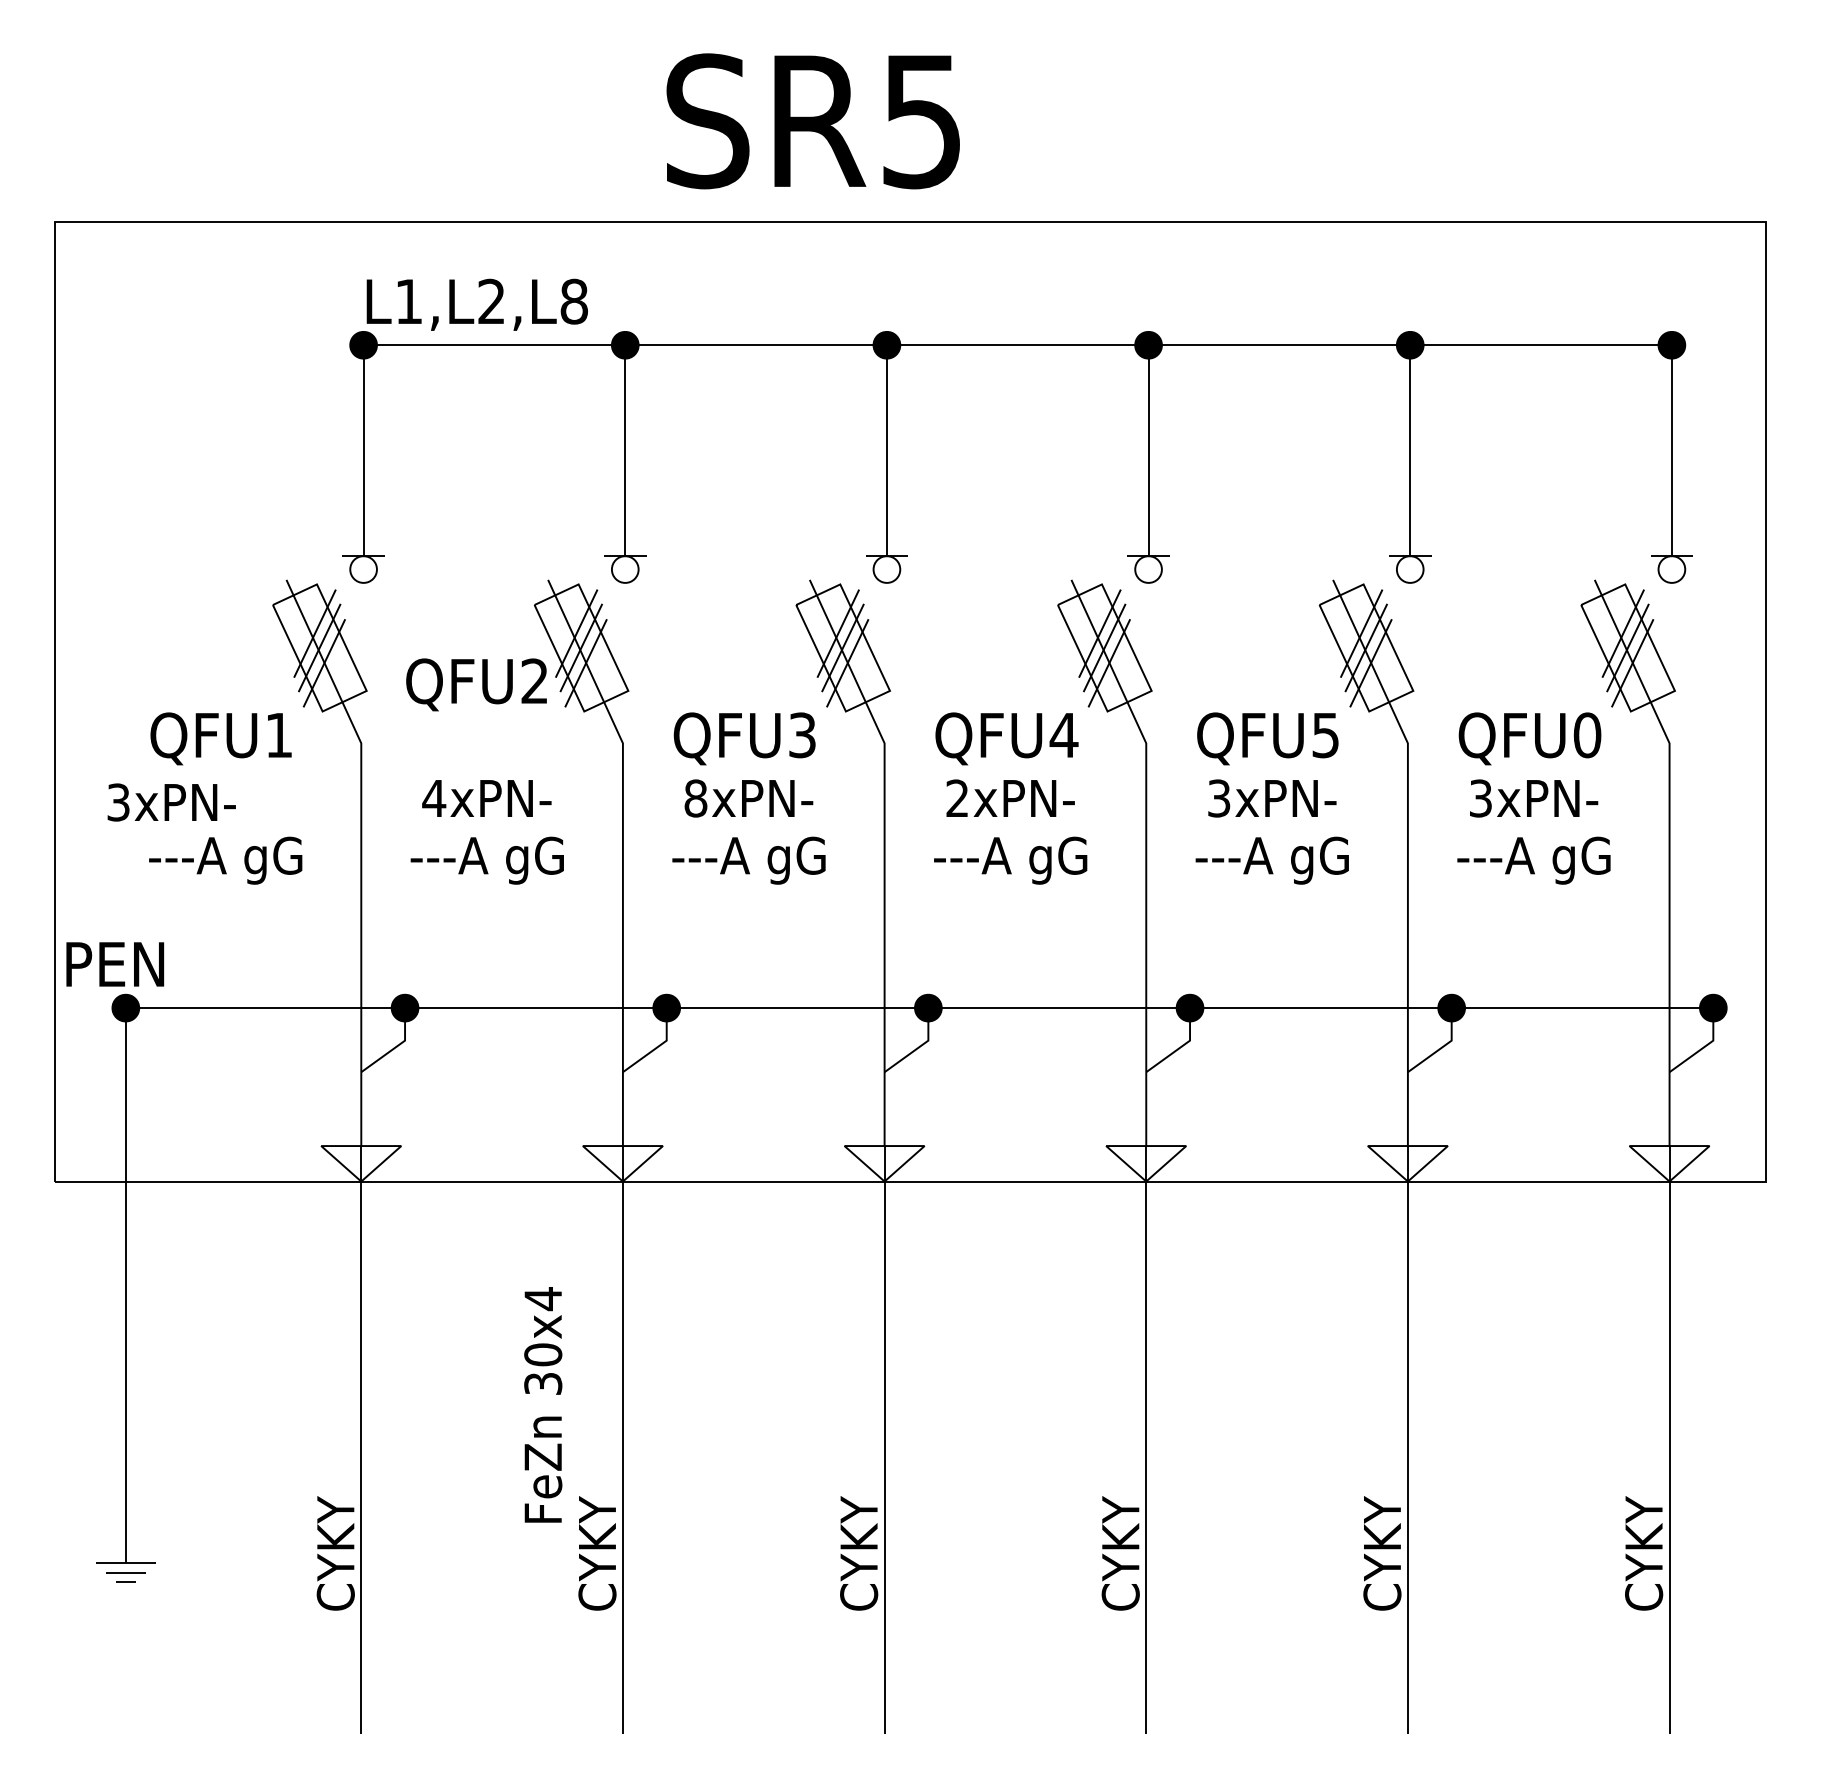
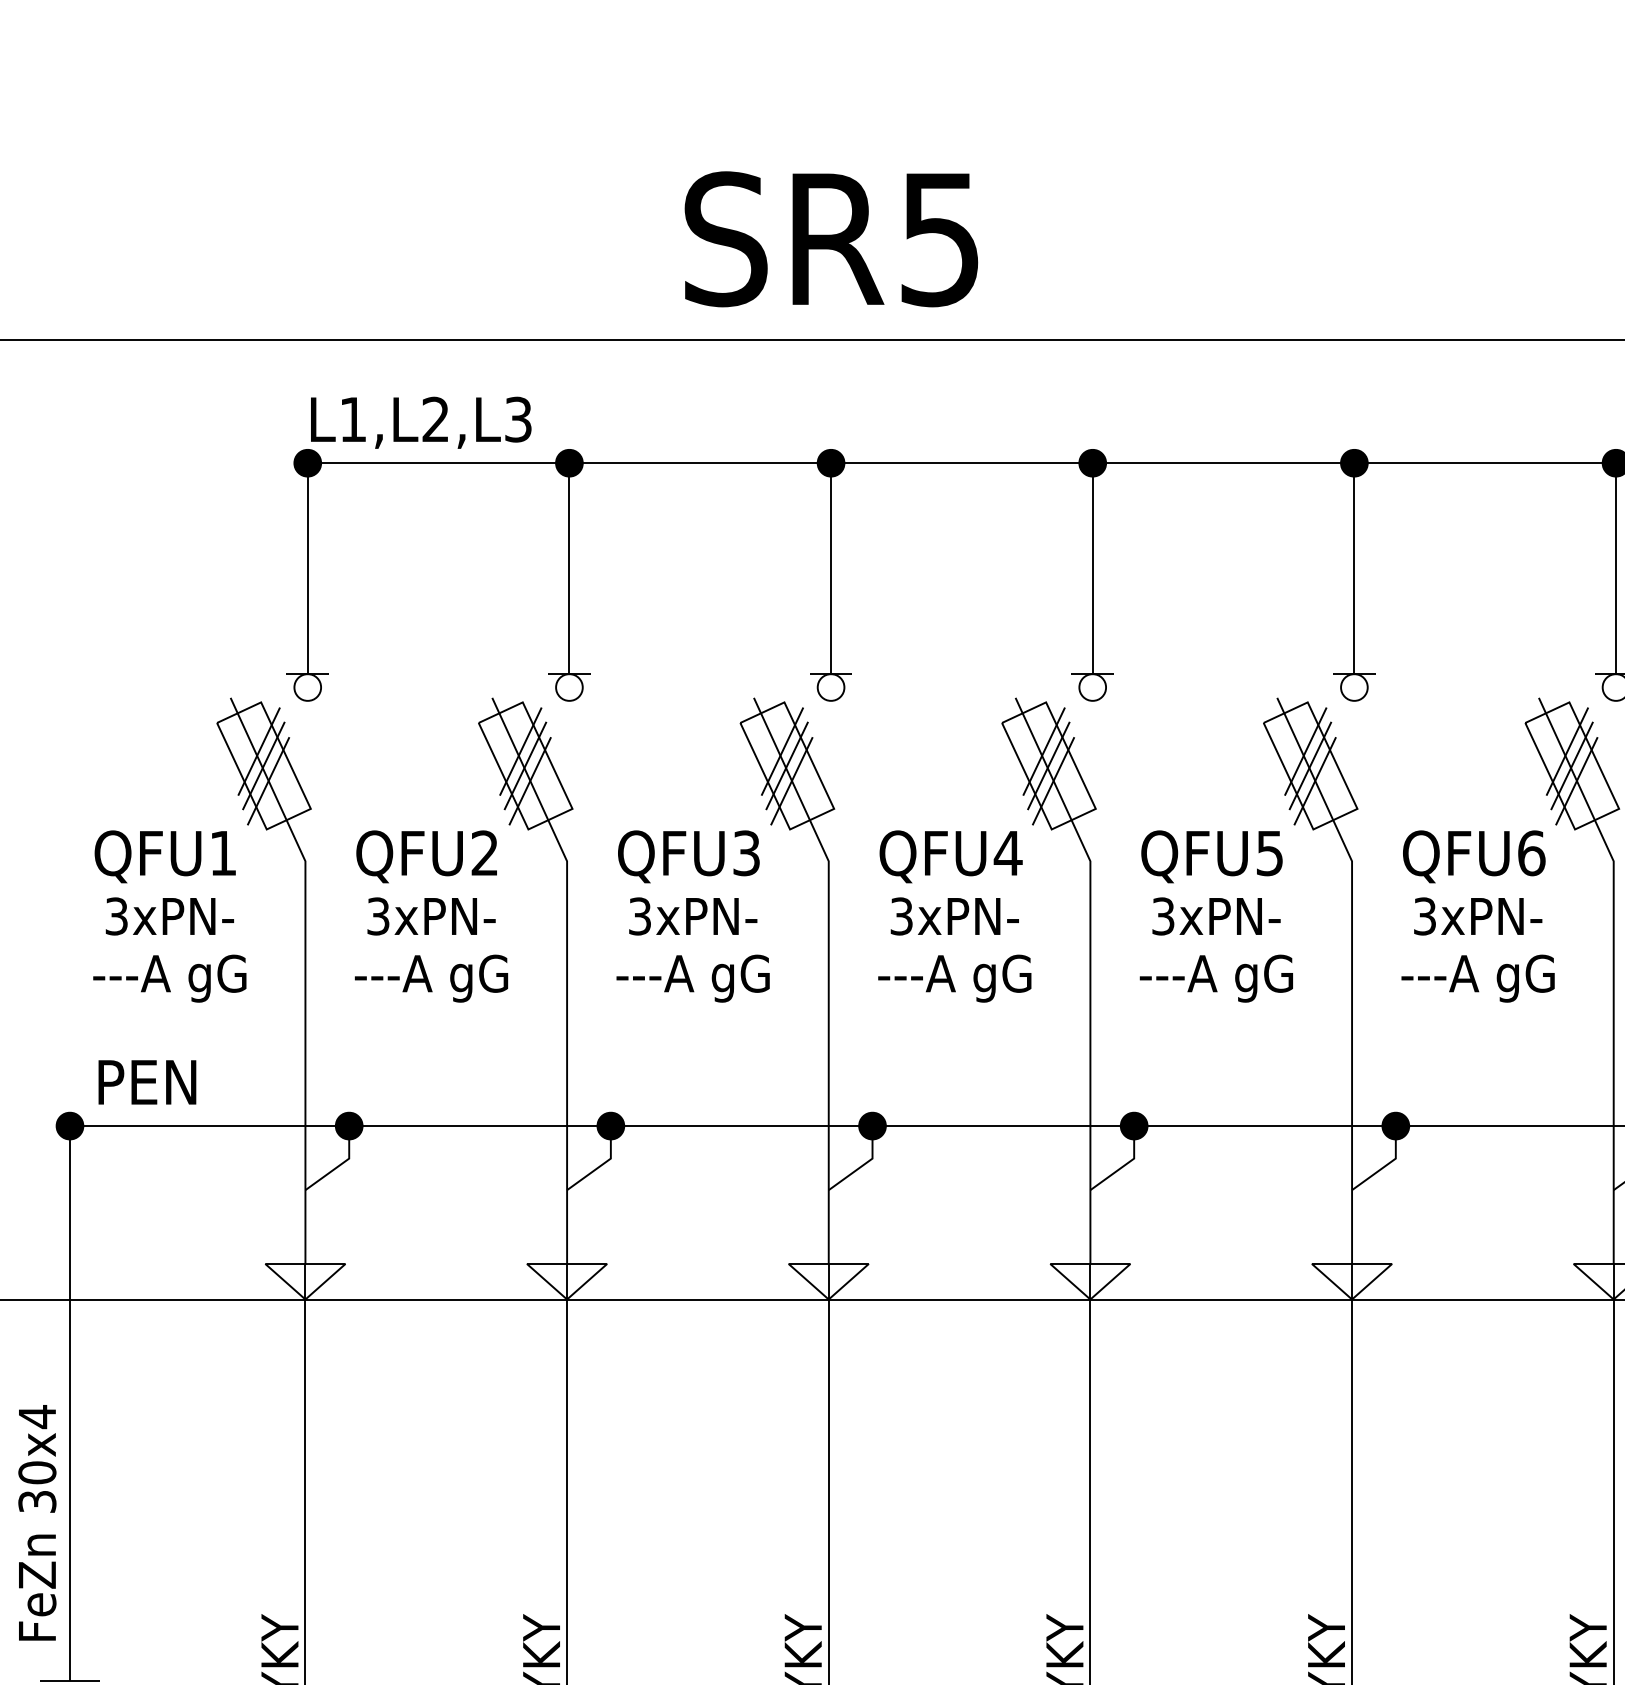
text: (812, 121) -> (830, 239), moved
text: (574, 301) -> (518, 419), L1,L2,L8 -> L1,L2,L3
text: (476, 684) -> (426, 856), moved
text: (1587, 735) -> (1531, 853), QFU0 -> QFU6
text: (434, 798) -> (378, 916), 4xPN- -> 3xPN-
text: (695, 798) -> (639, 916), 8xPN- -> 3xPN-
text: (957, 798) -> (901, 916), 2xPN- -> 3xPN-
text: (171, 802) -> (169, 916), moved
text: (115, 964) -> (147, 1082), moved
text: (543, 1404) -> (37, 1522), moved

